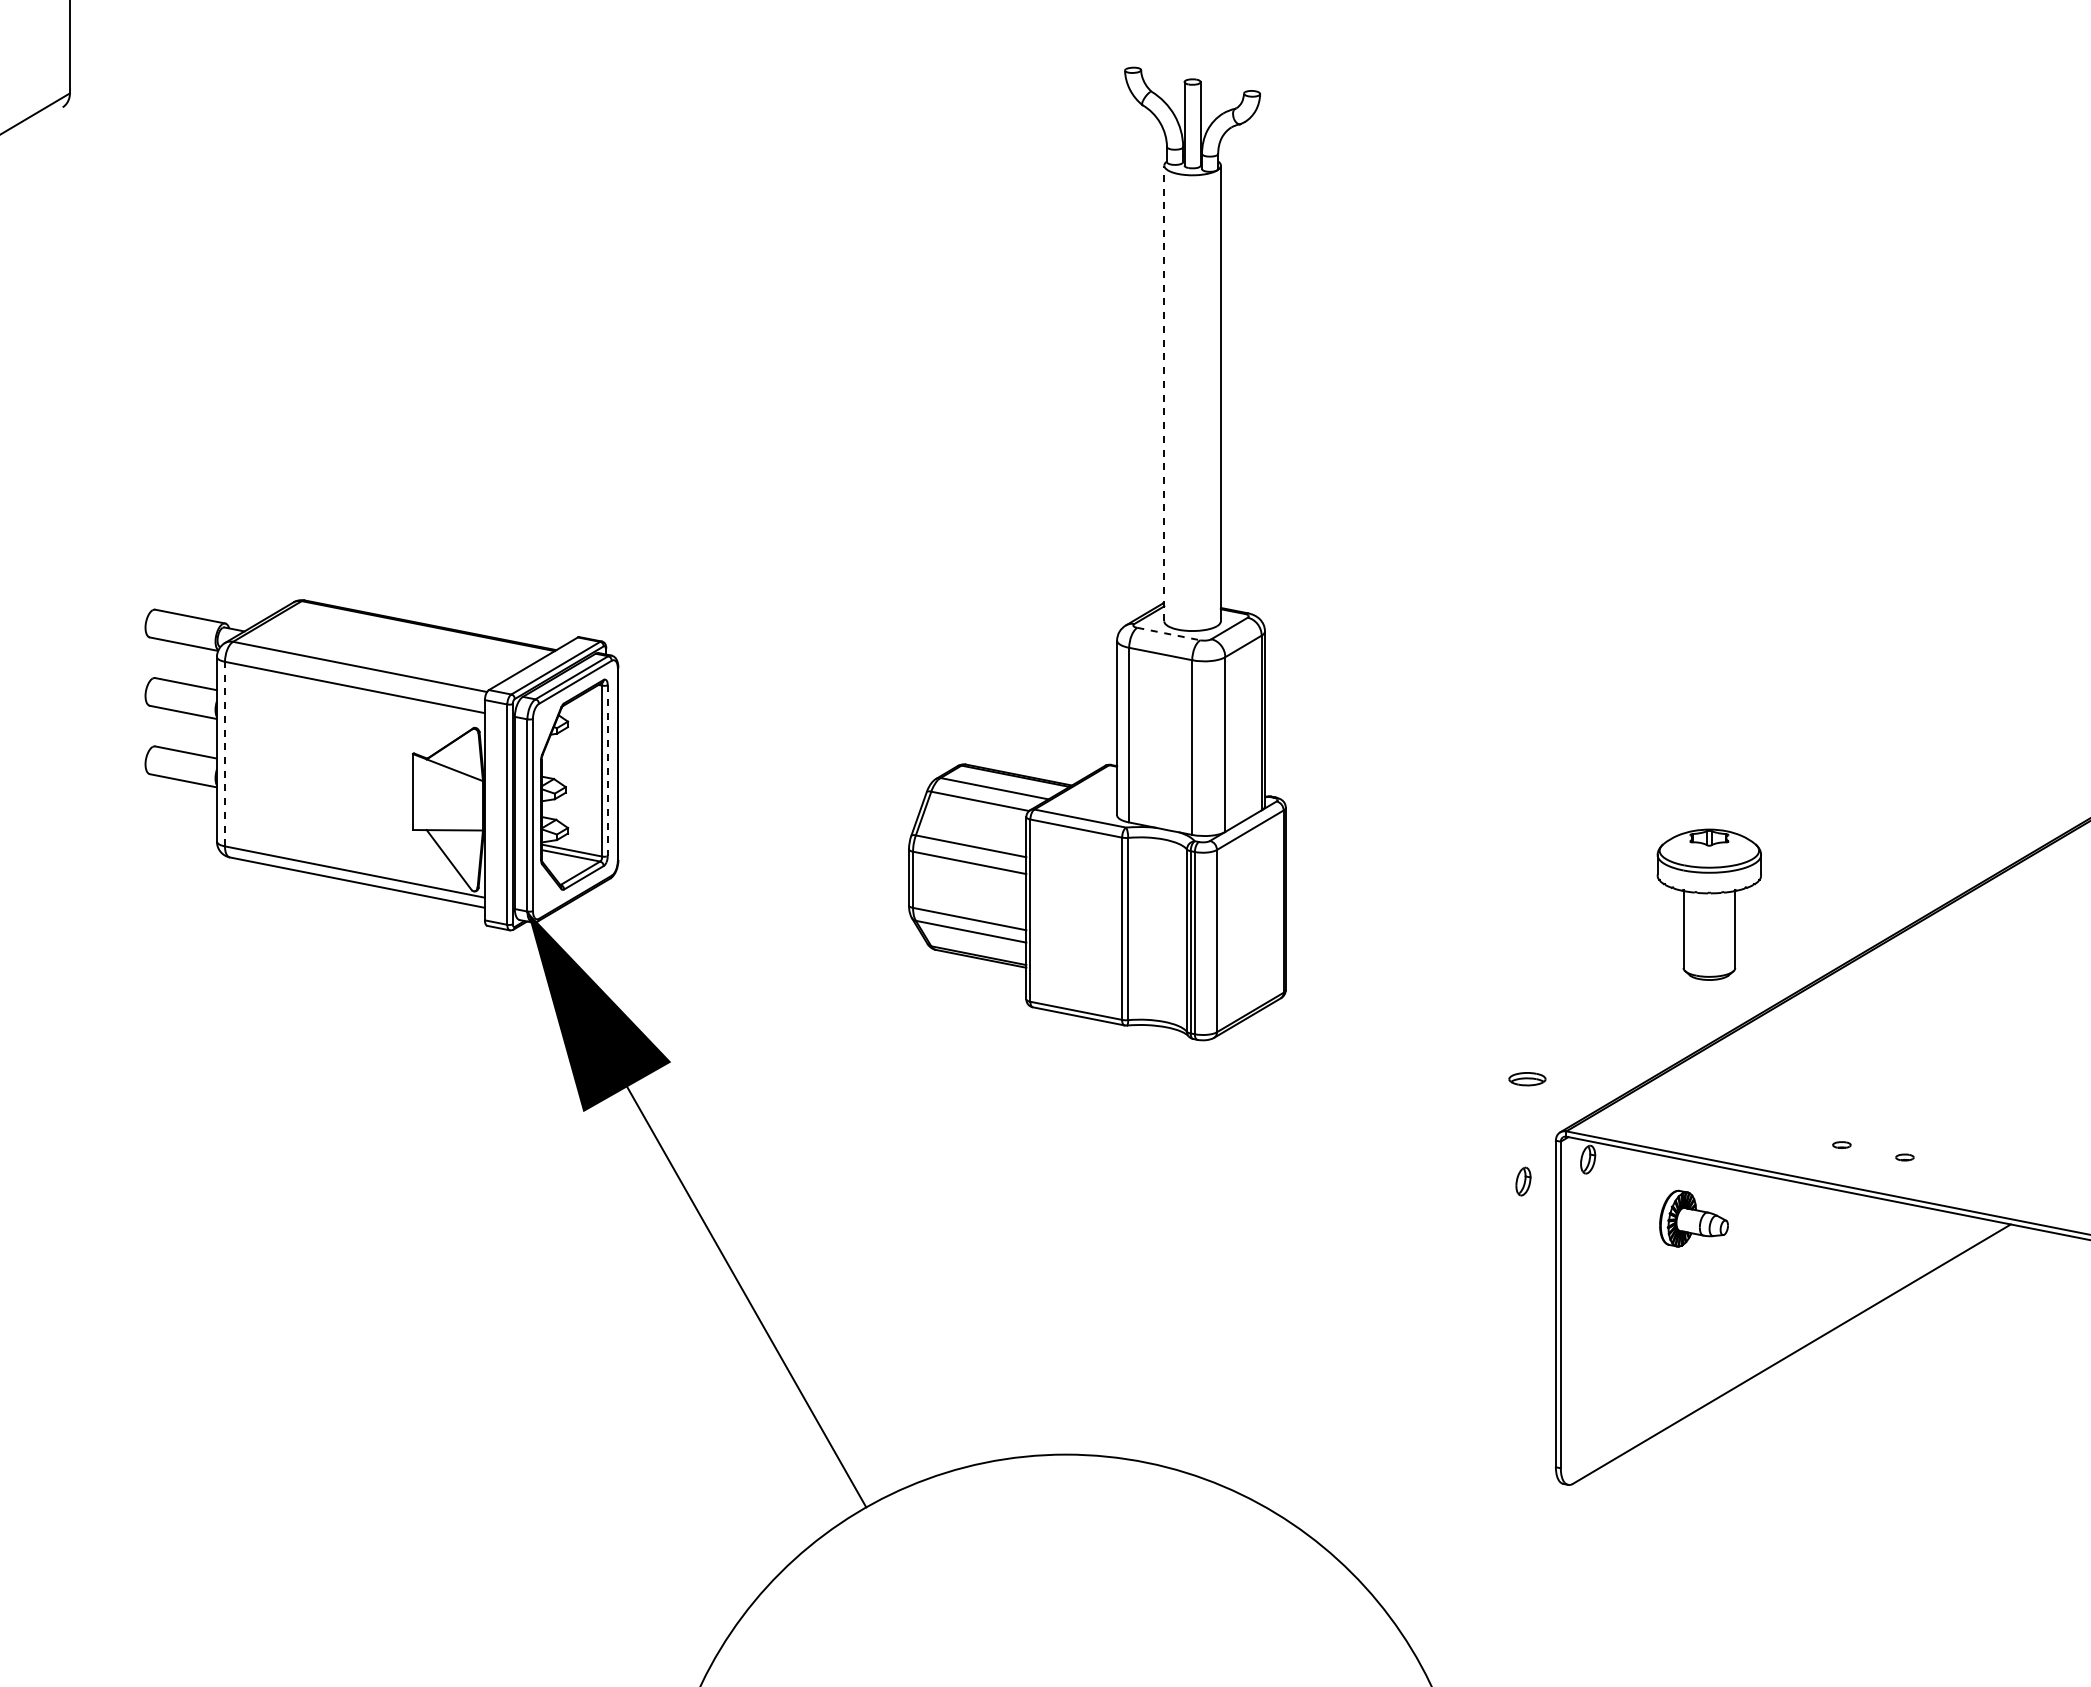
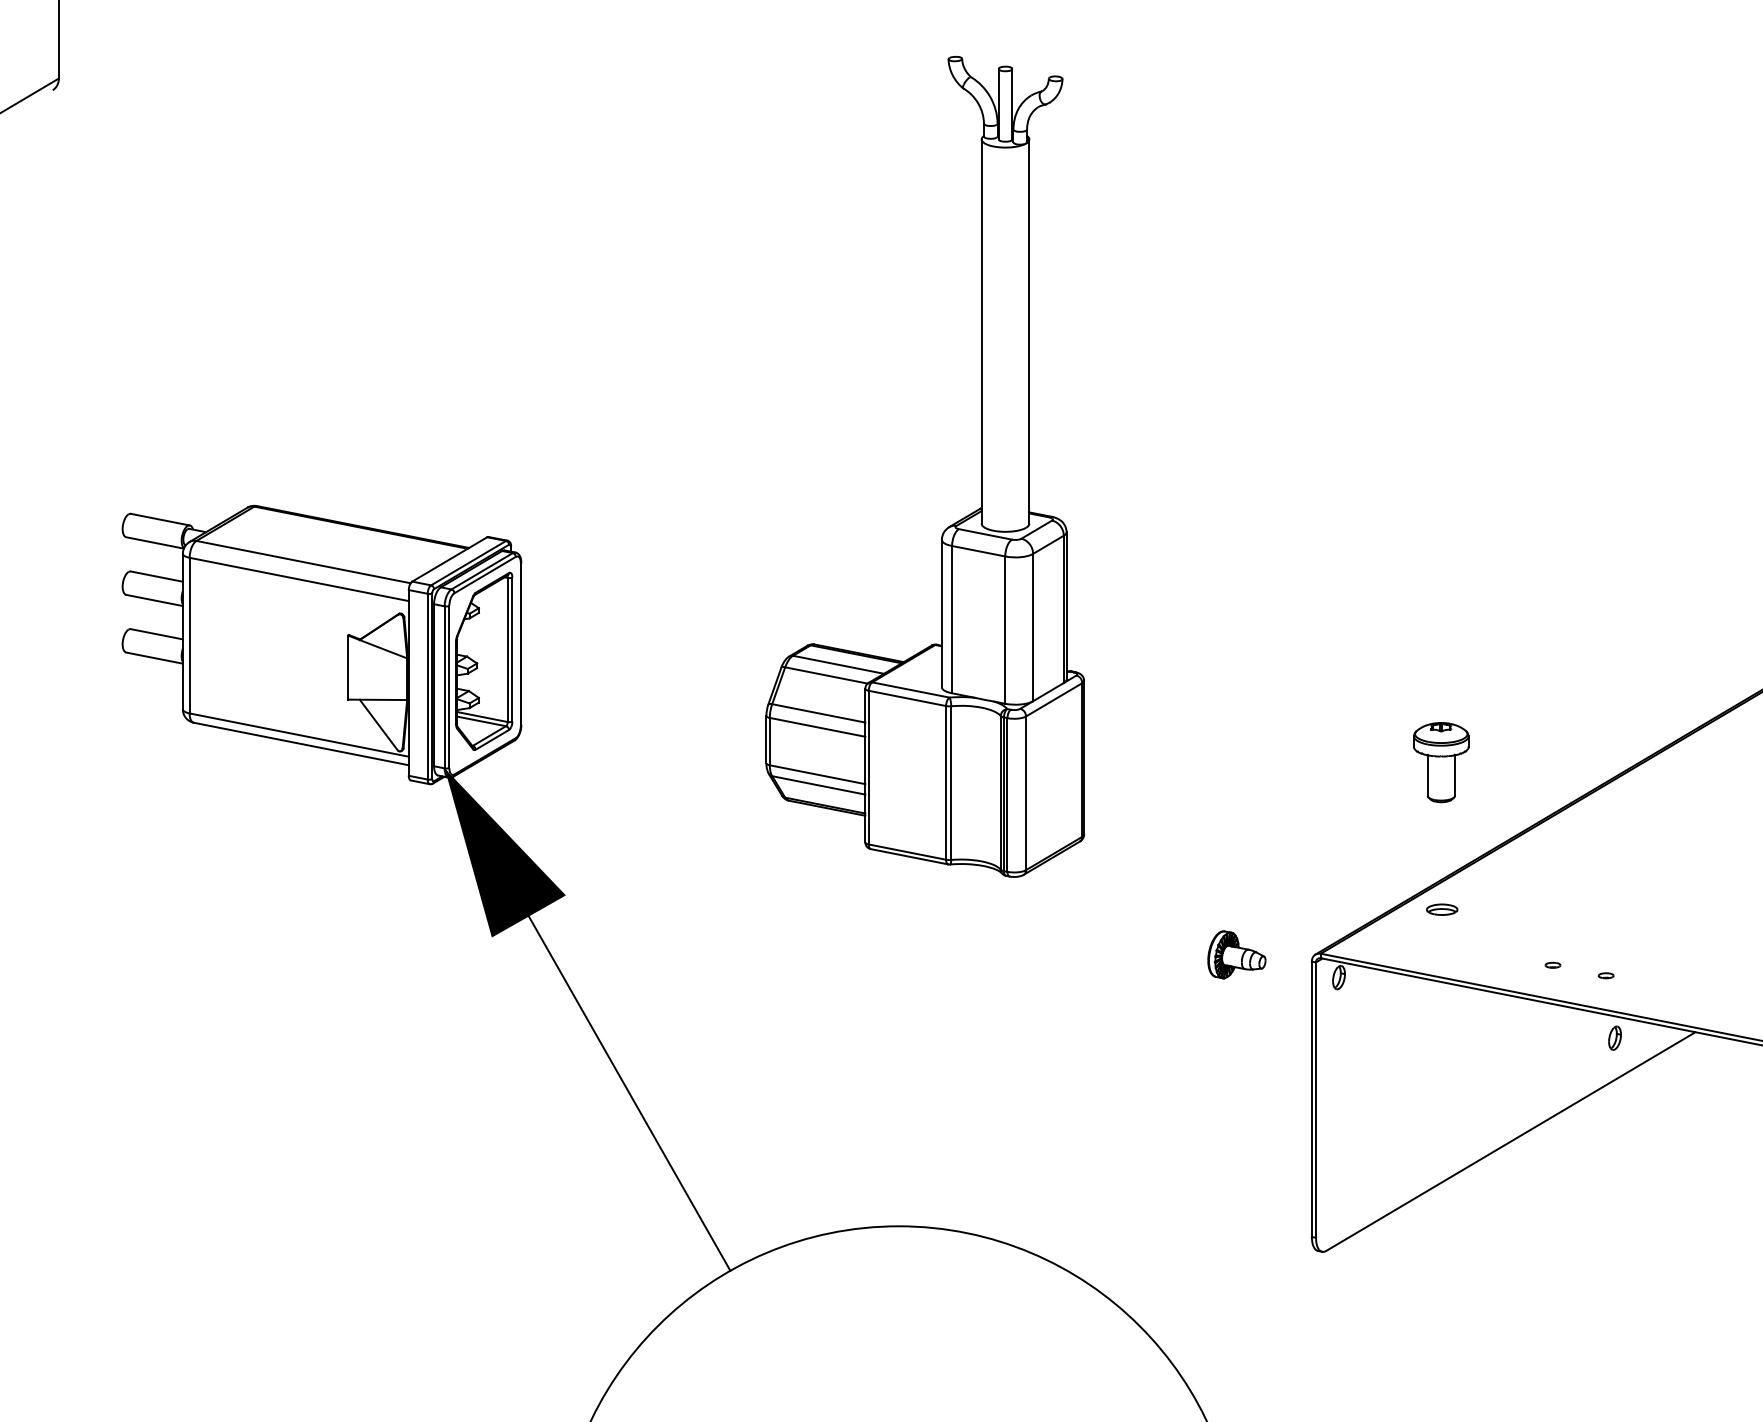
line: (1164, 393) -> (981, 331), dashed -> solid
line: (1169, 634) -> (986, 534), dashed -> solid
line: (225, 753) -> (190, 635), dashed -> solid
line: (607, 771) -> (512, 650), dashed -> solid
part: (1709, 904) -> (1441, 762), size x0.62
part: (1527, 1079) -> (1442, 909), moved
part: (1523, 1181) -> (1615, 1038), moved
part: (1693, 1218) -> (1236, 954), moved

